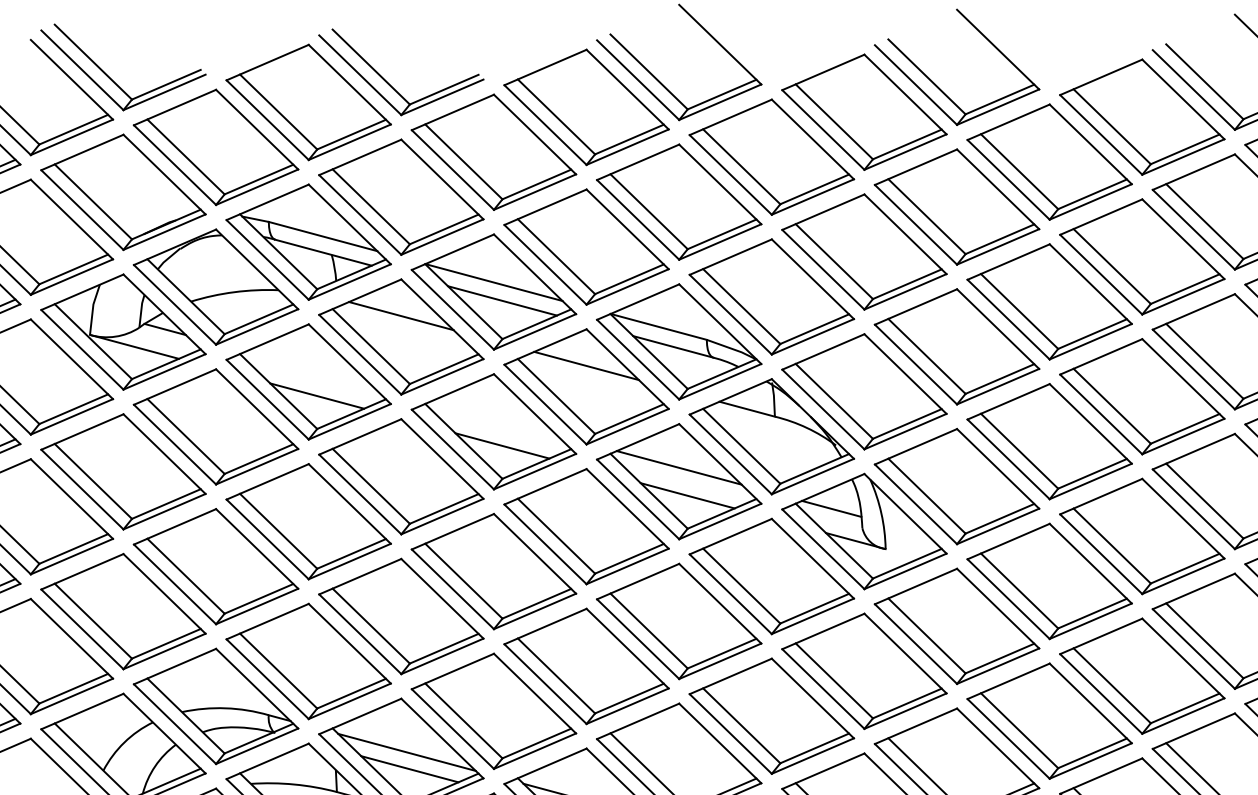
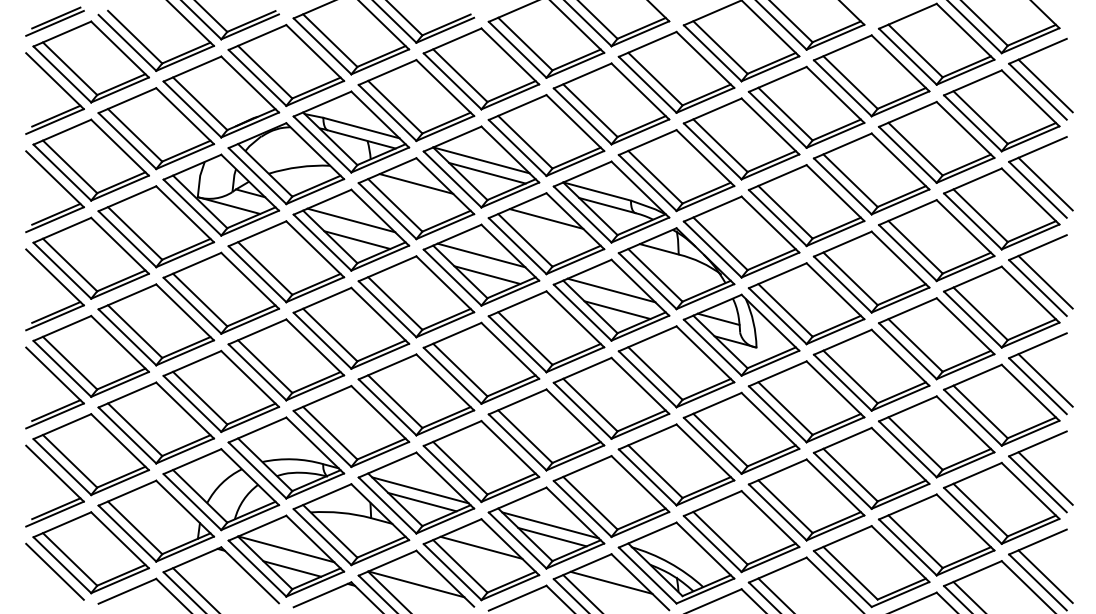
line: (308, 368) -> (351, 220), added
line: (494, 417) -> (481, 255), added

